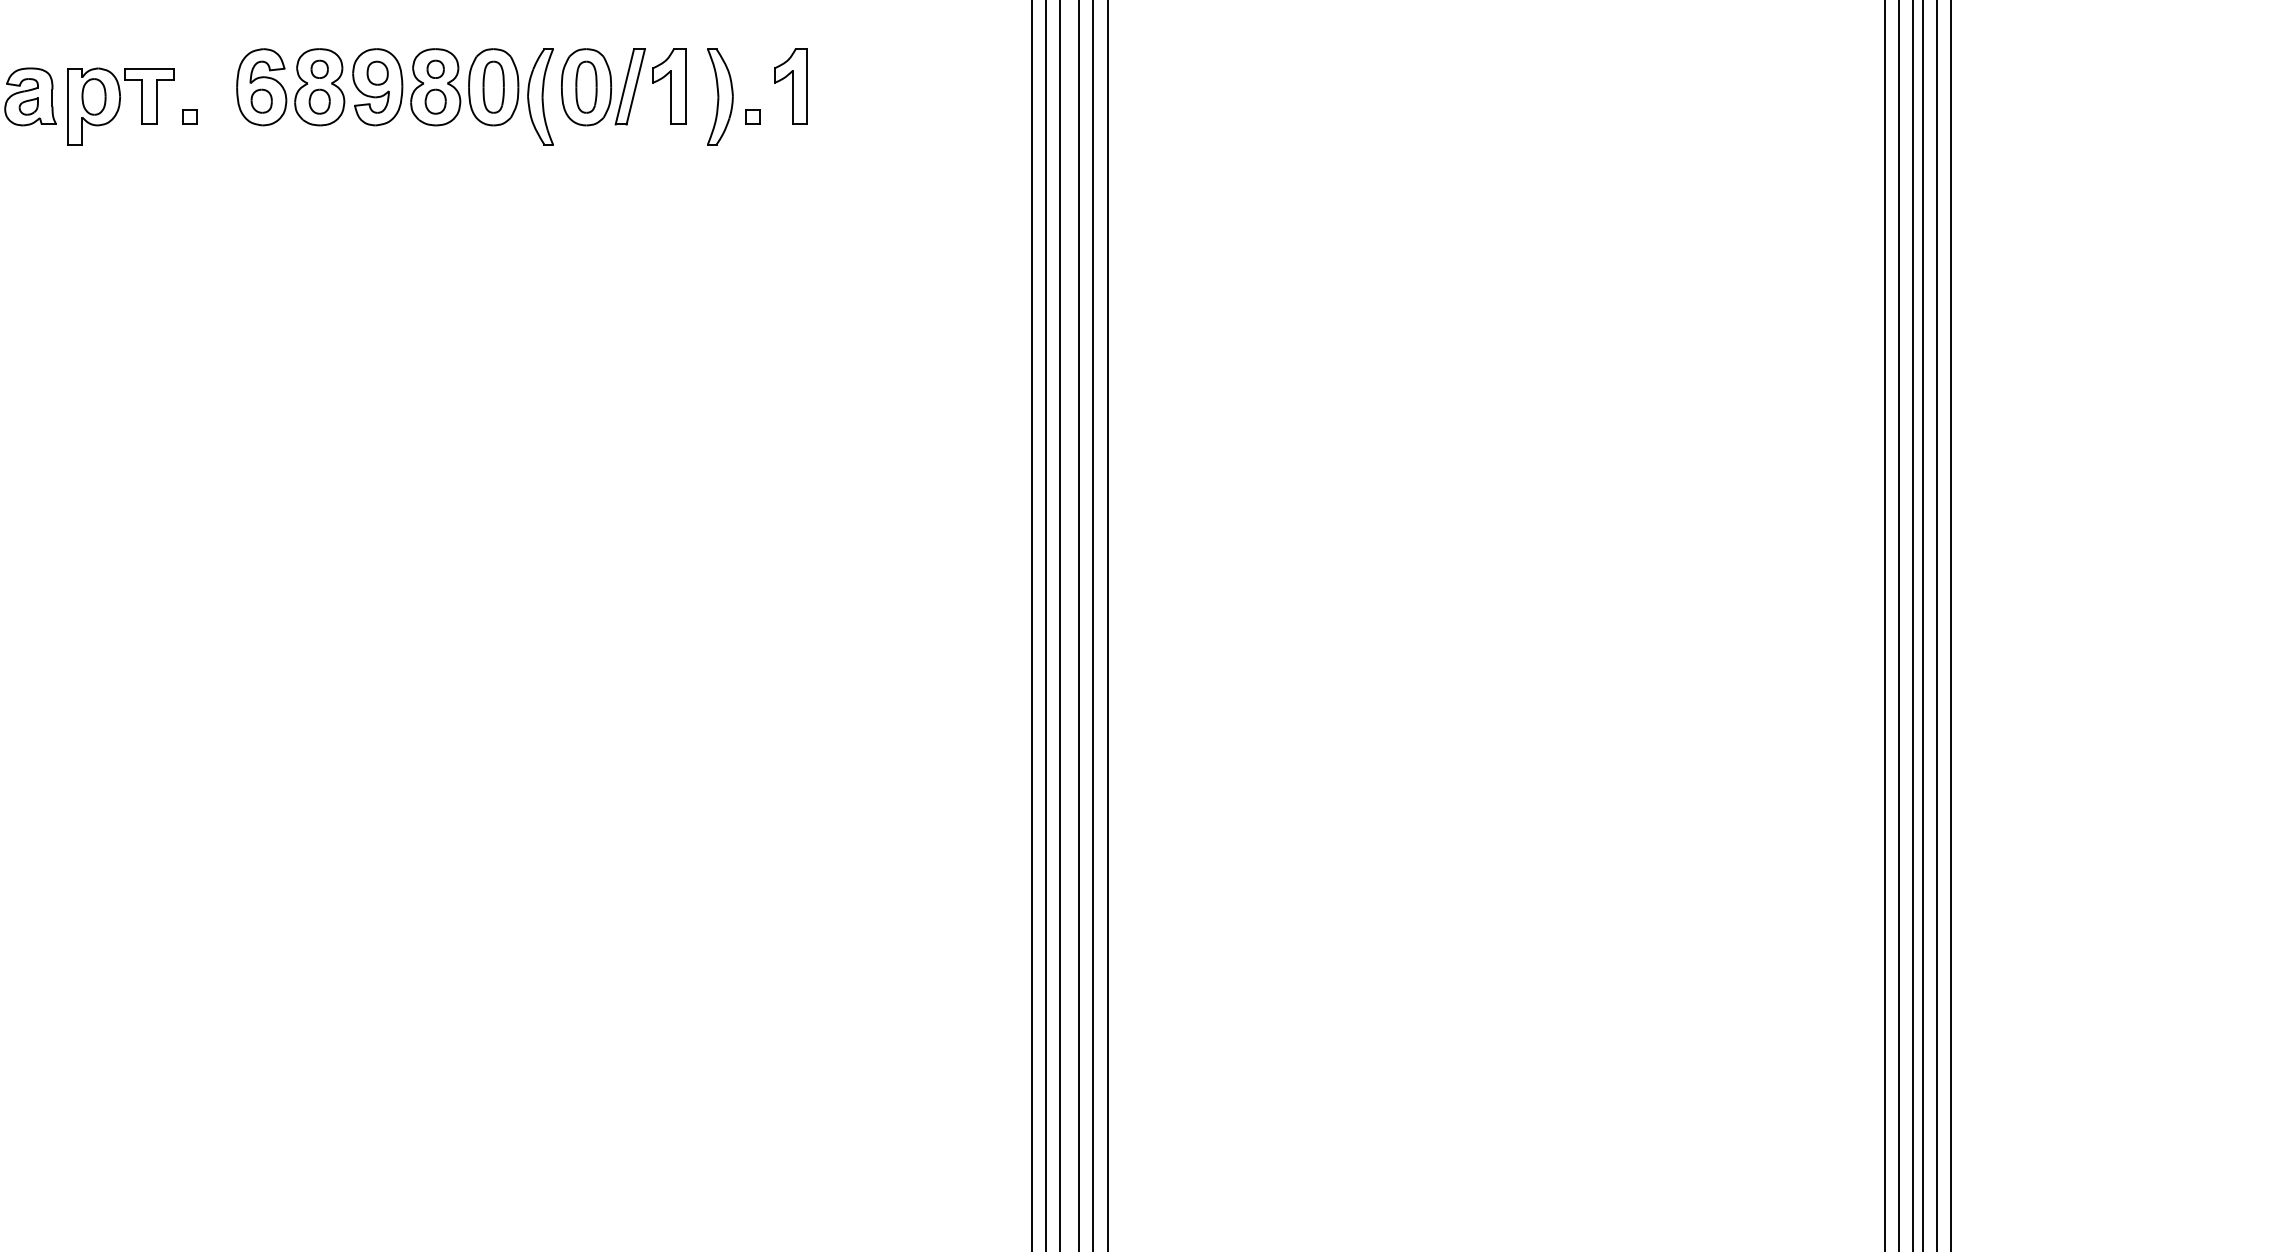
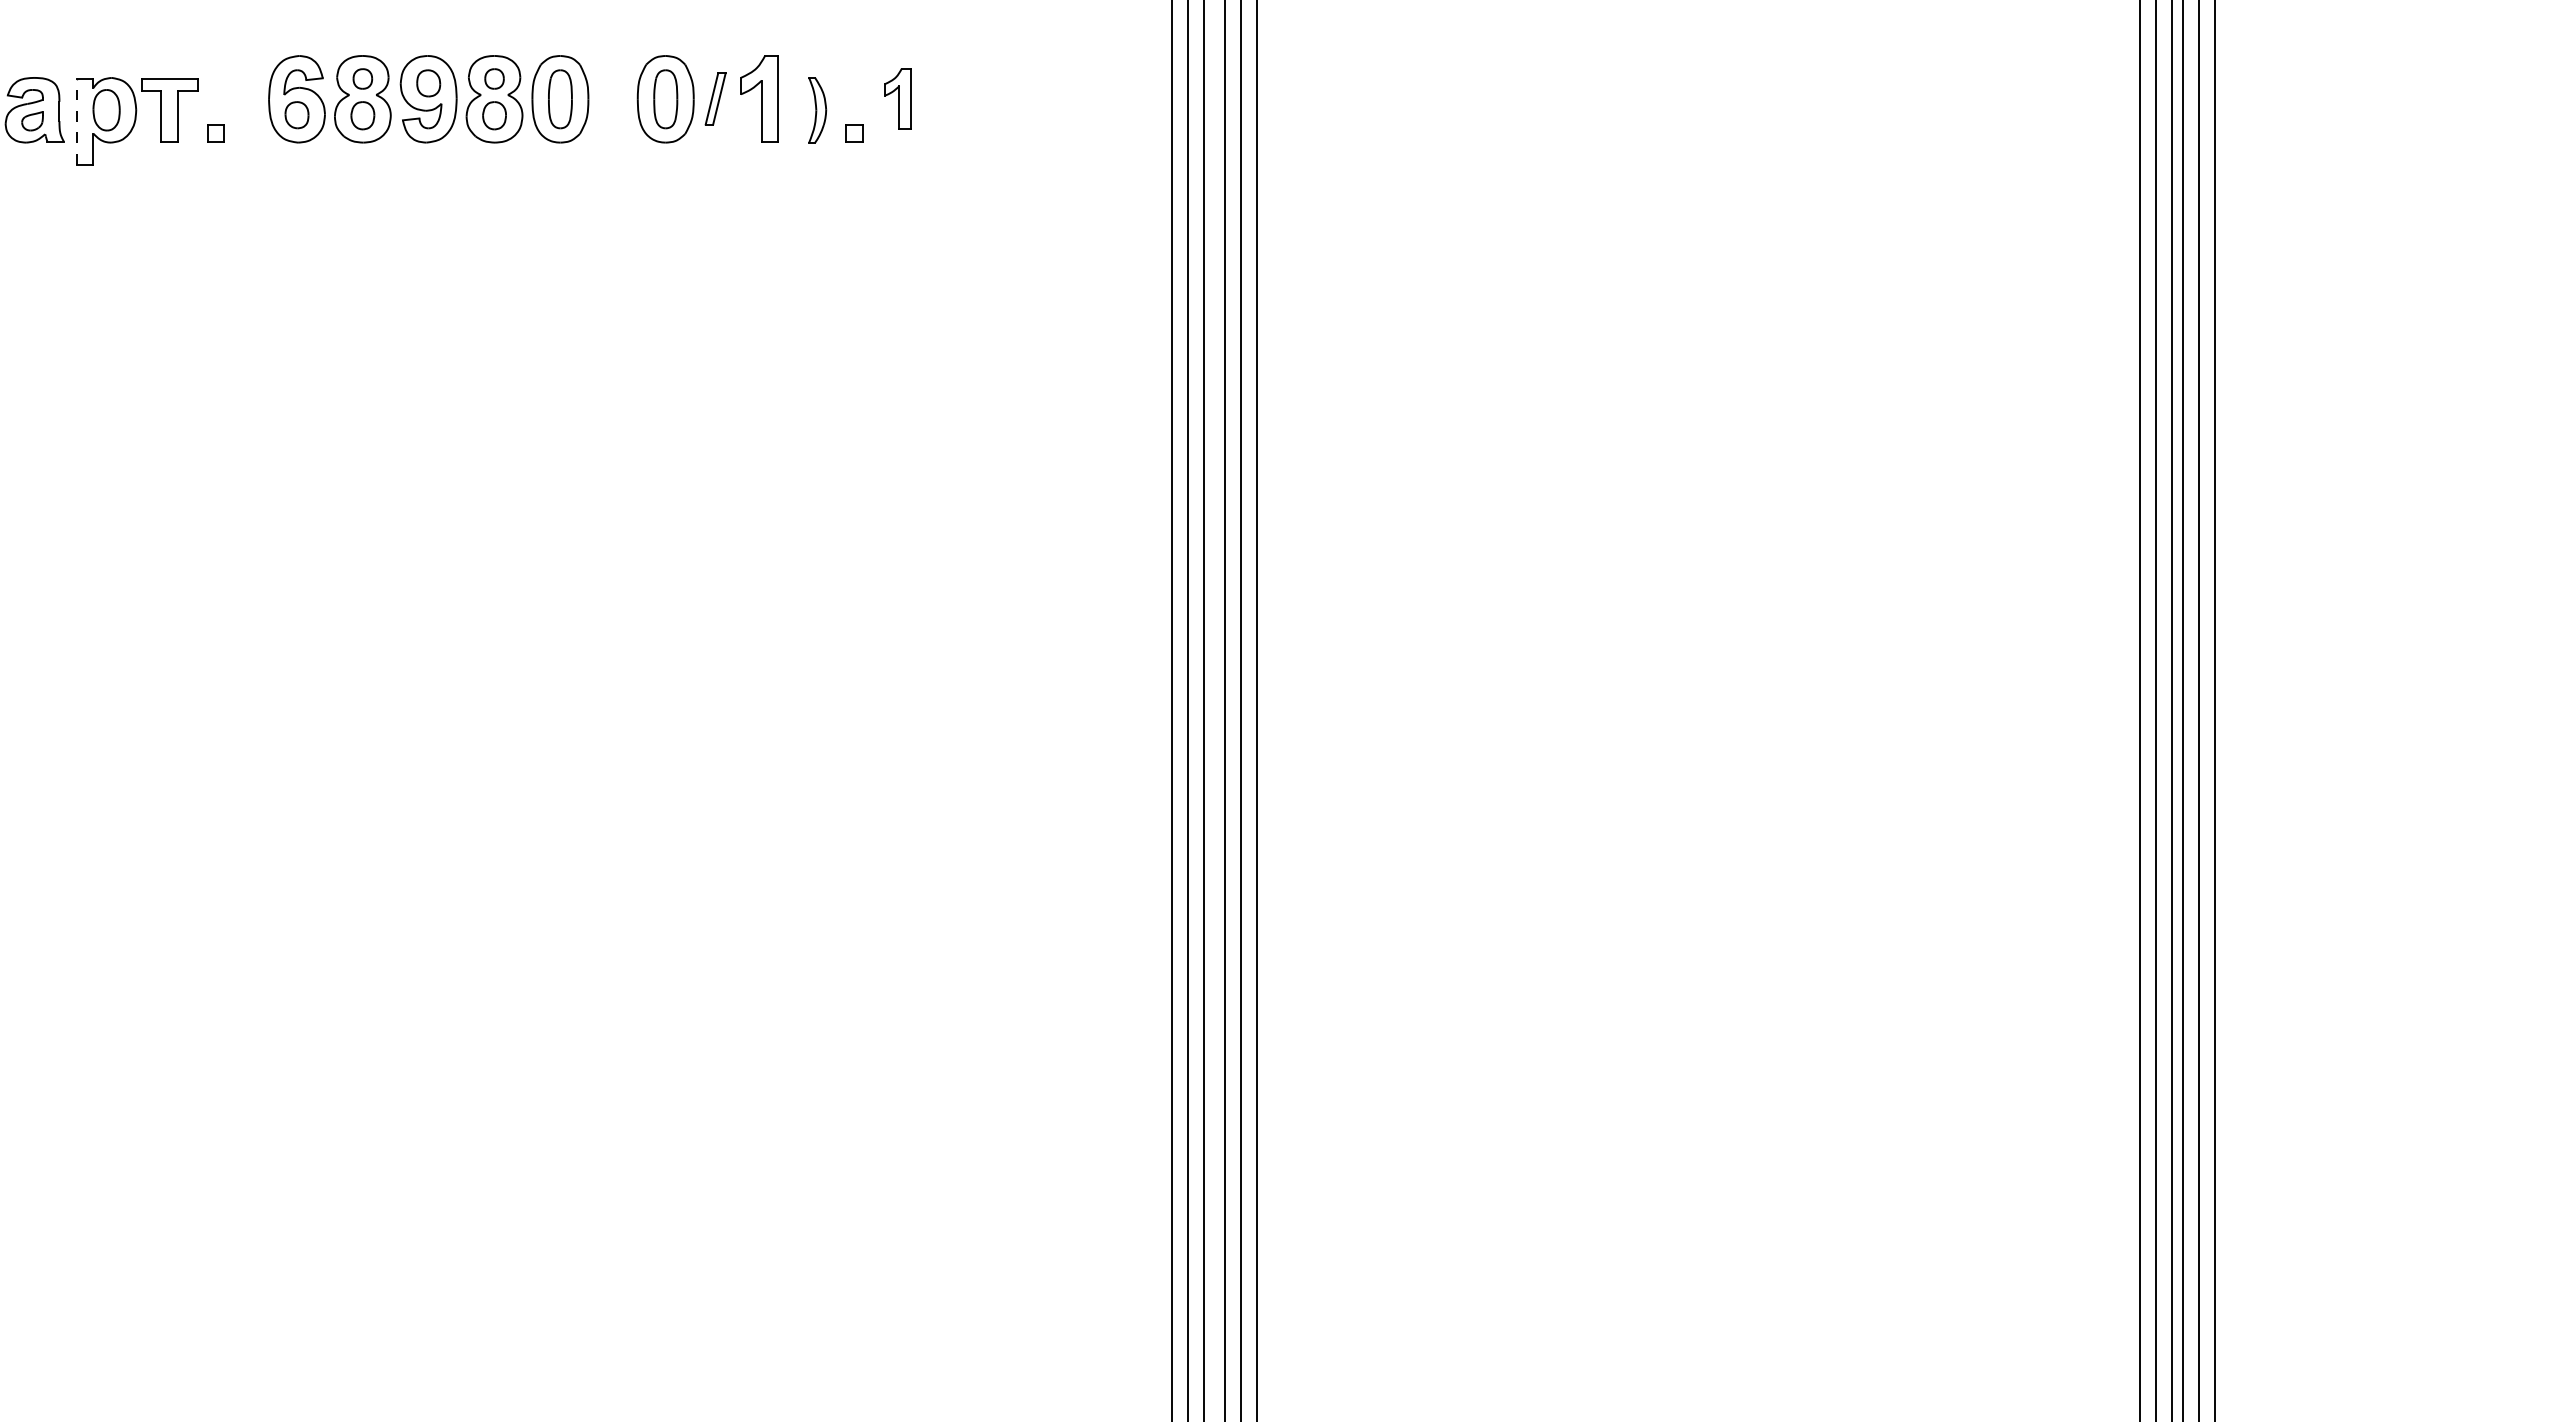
part: (630, 86) -> (715, 98), size x0.6
part: (790, 86) -> (897, 98), size x0.7
part: (540, 97) -> (613, 110), removed
part: (720, 97) -> (817, 110), size x0.6
line: (67, 106) -> (76, 121), solid -> dashed

